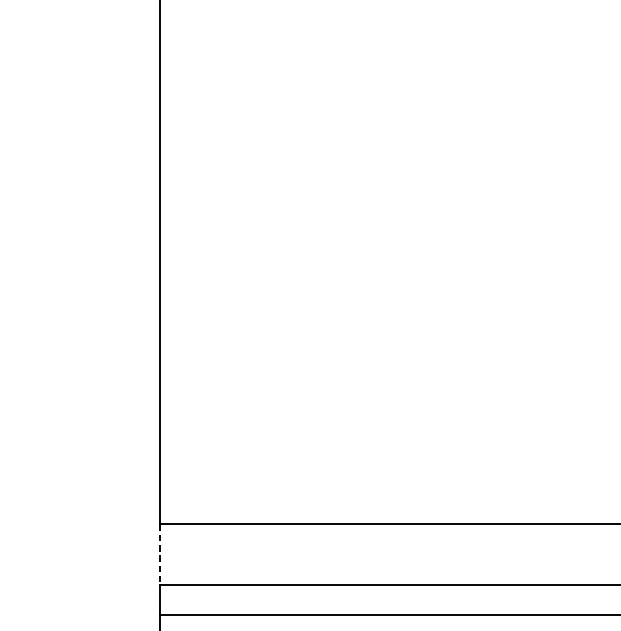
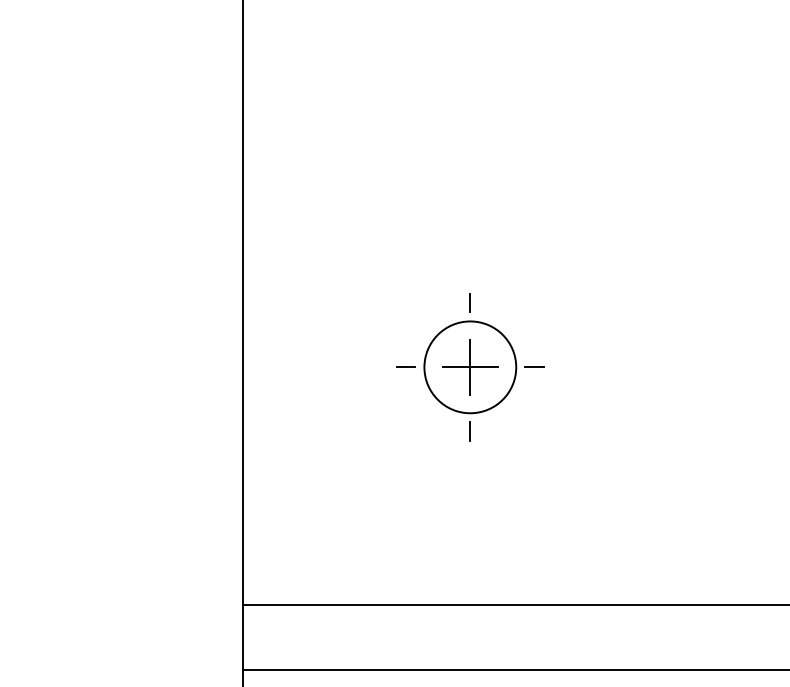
part: (372, 302) -> (470, 367), added
line: (160, 554) -> (243, 637), dashed -> solid

